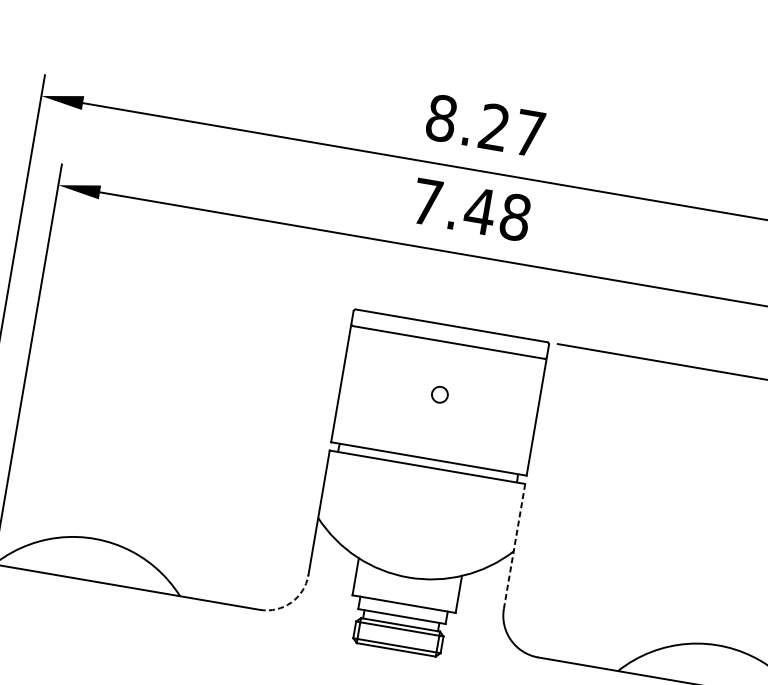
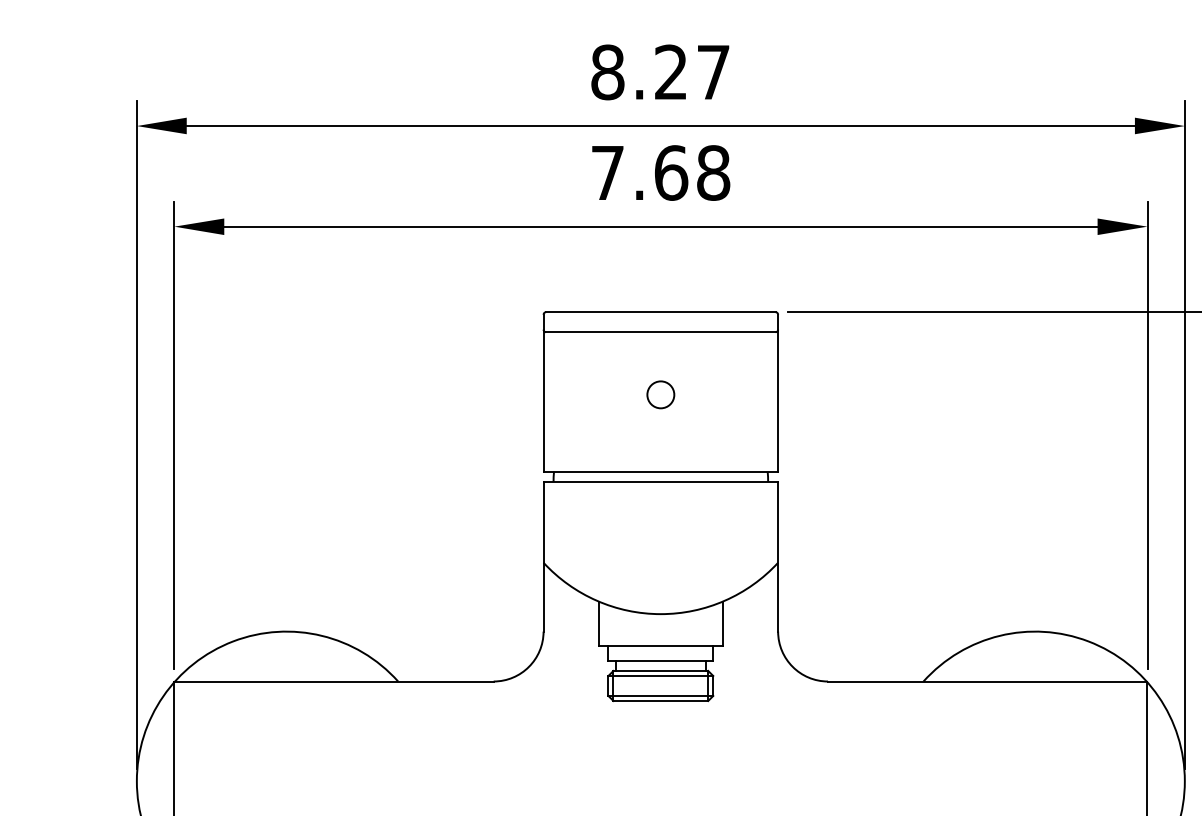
text: (479, 210) -> (670, 172), 7.48 -> 7.68
circle: (439, 394) -> (660, 394), size x1.43
line: (514, 546) -> (778, 556), dashed -> solid
arc: (290, 602) -> (528, 666), dashed -> solid

